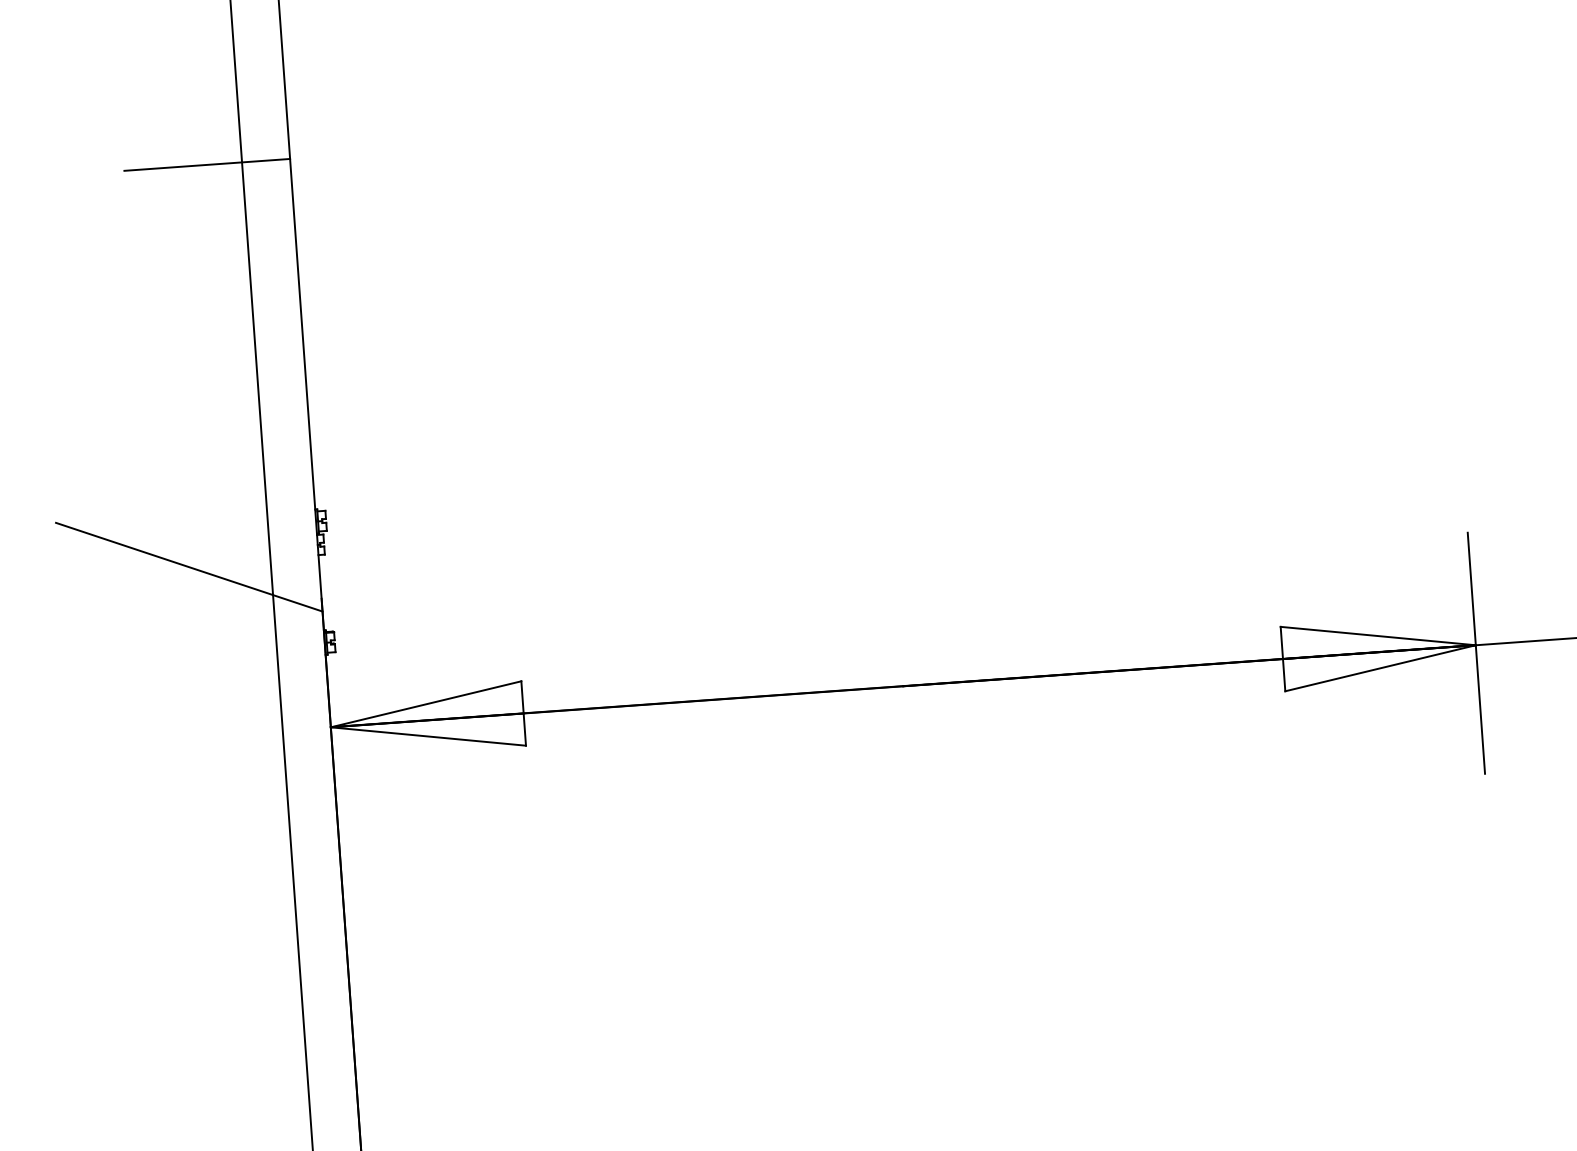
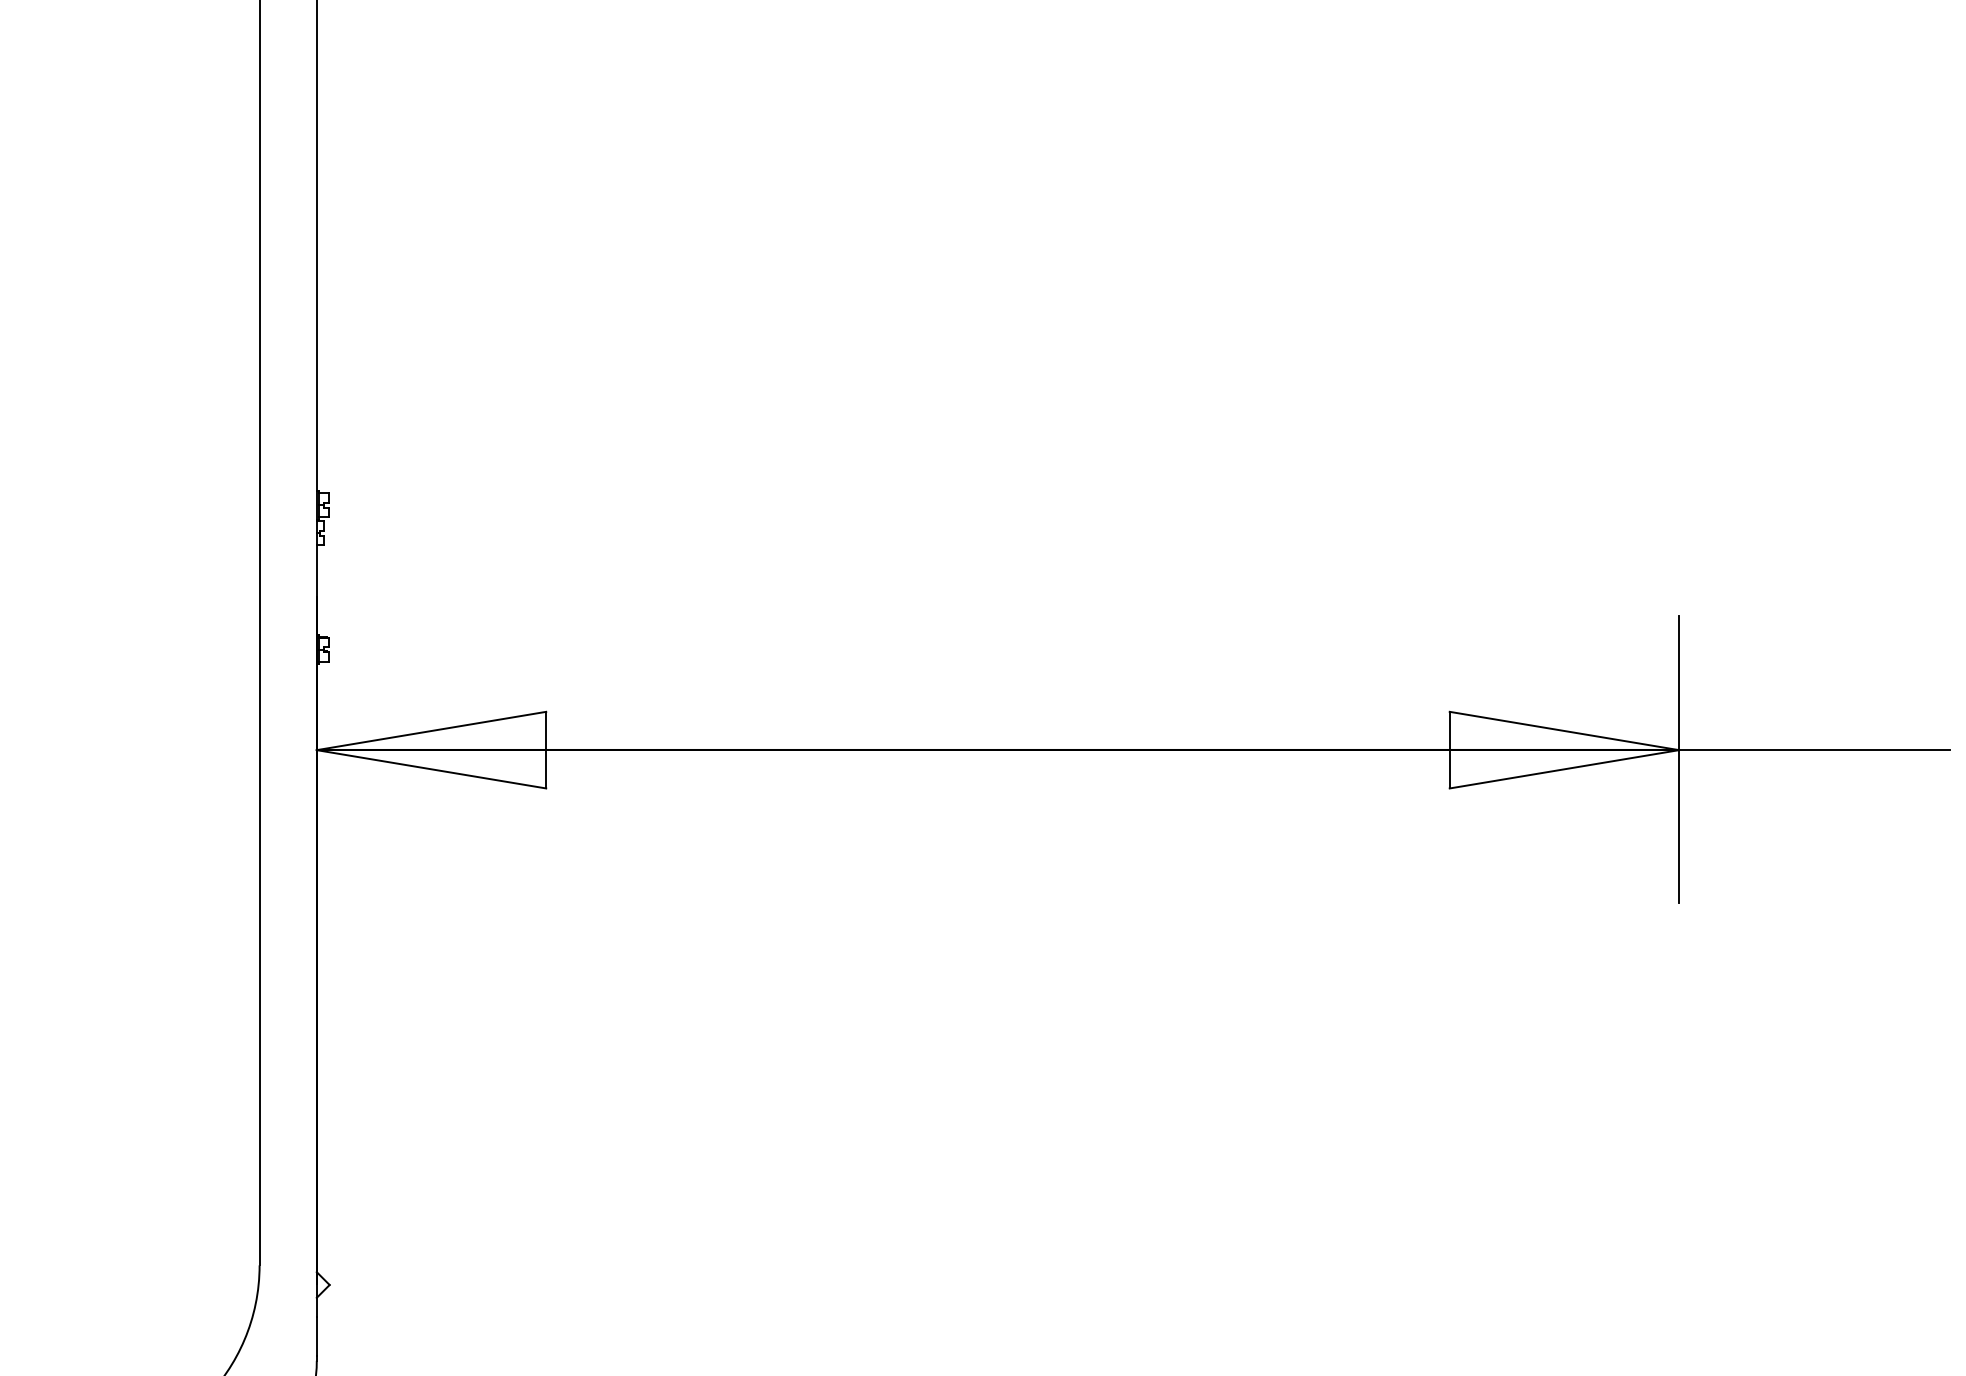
line: (206, 164) -> (217, 73), removed
line: (189, 567) -> (162, 548), removed

